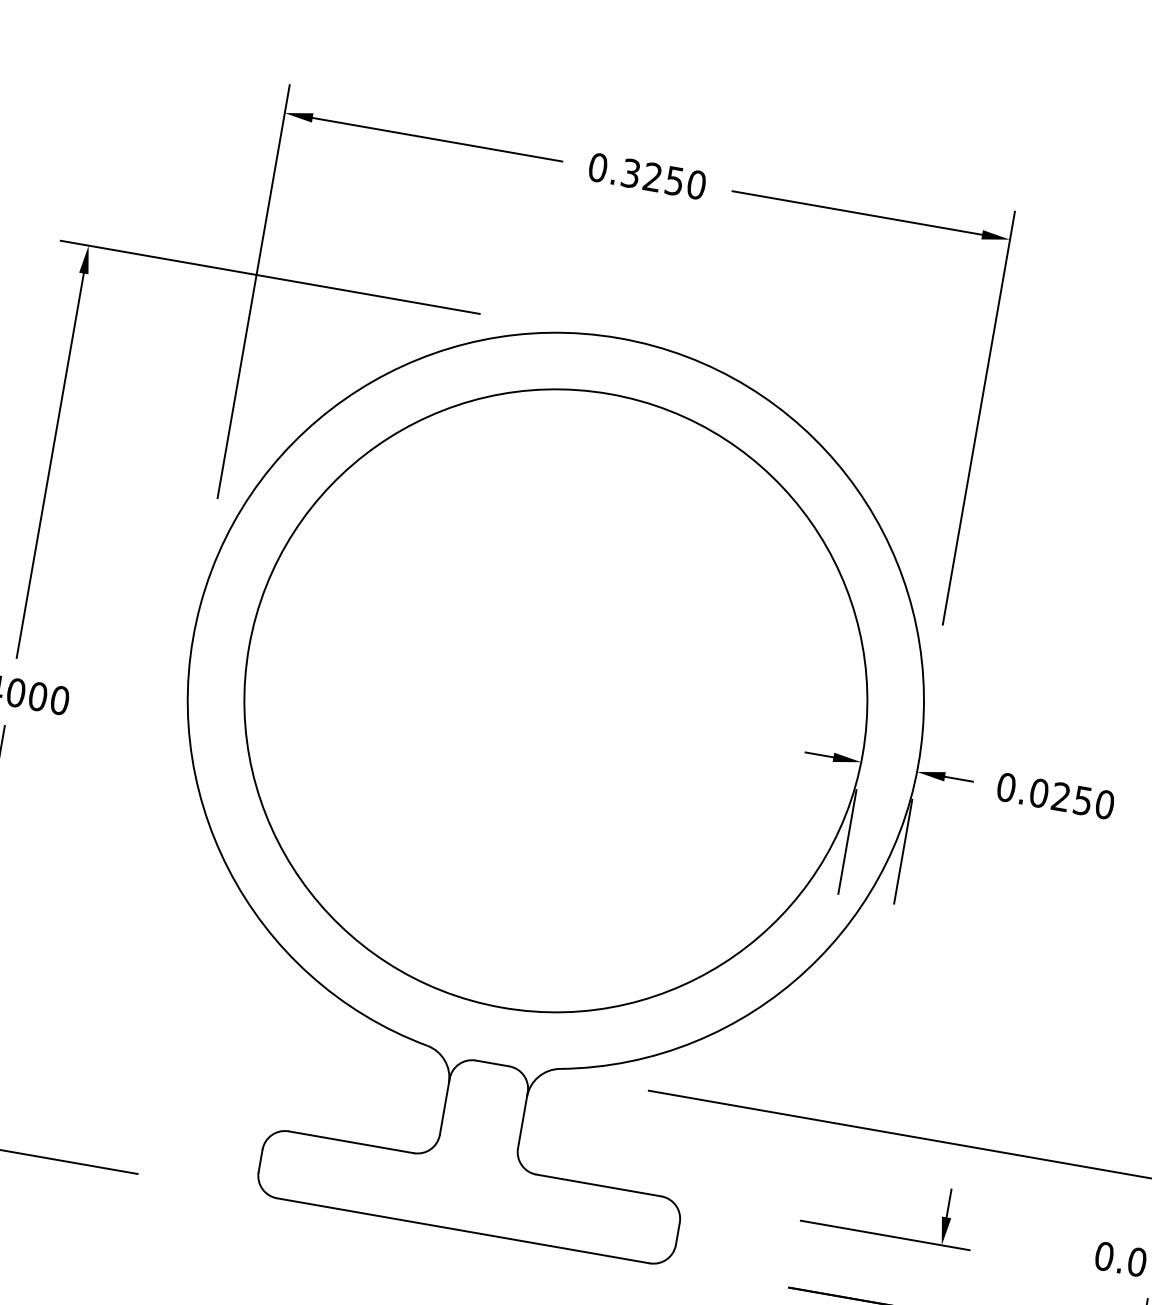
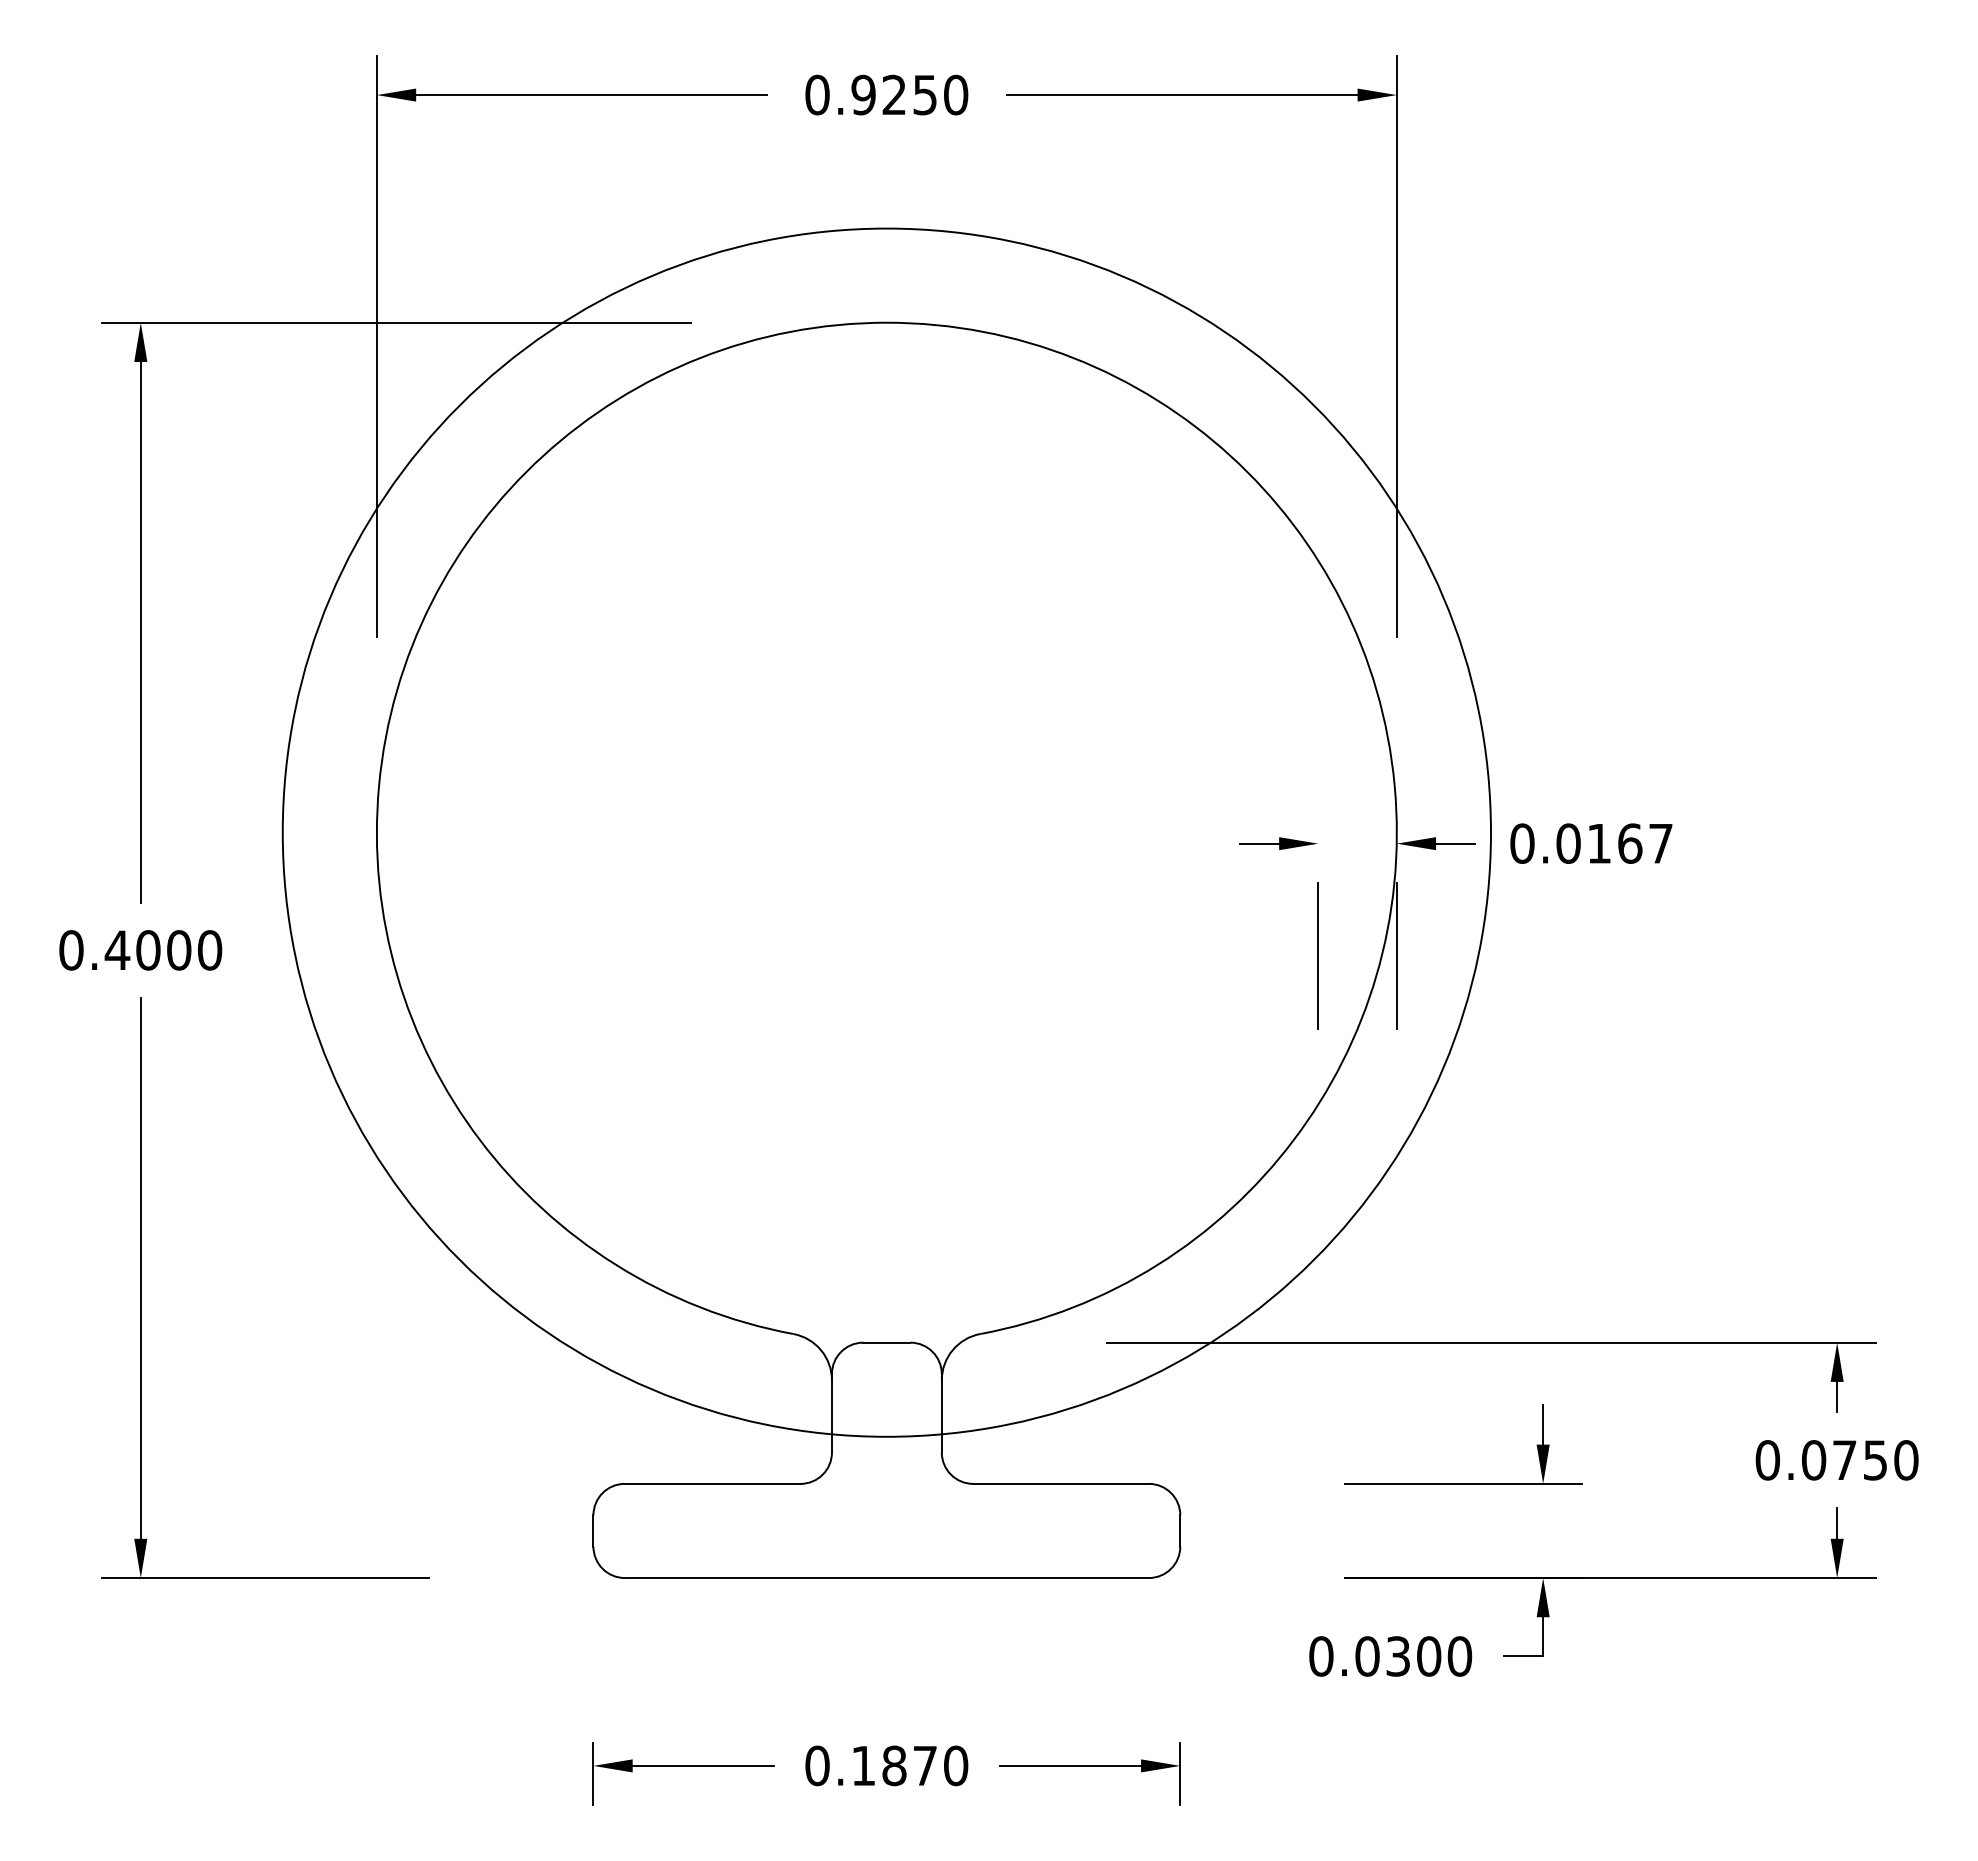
text: (630, 173) -> (863, 94), 0.3250 -> 0.9250
circle: (555, 700) -> (886, 832), size x1.4
text: (1083, 800) -> (1630, 843), 0.0250 -> 0.0167

